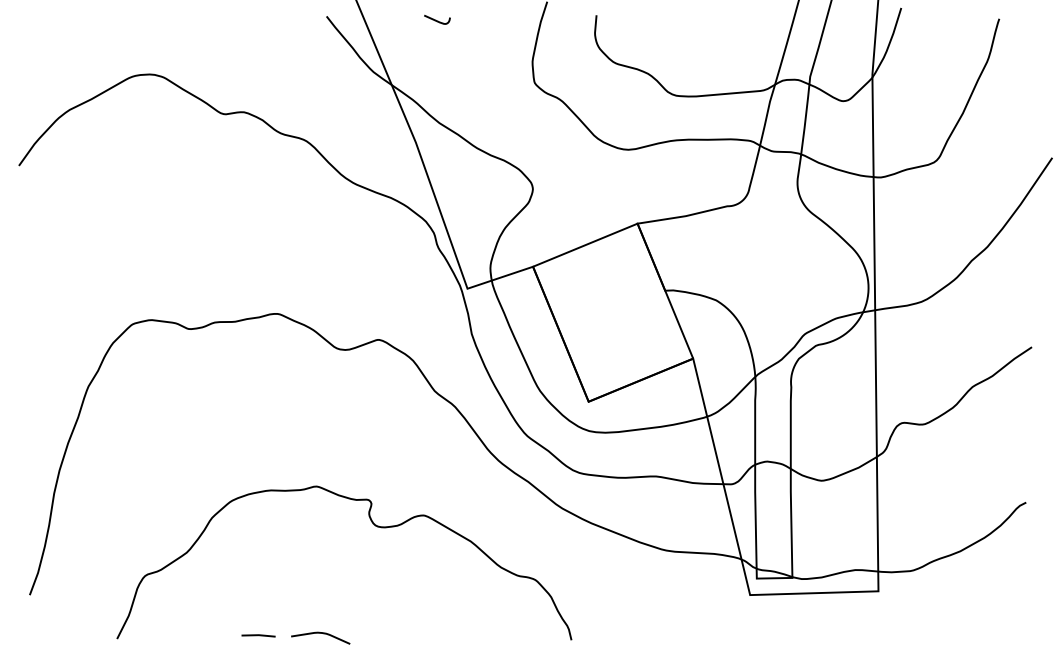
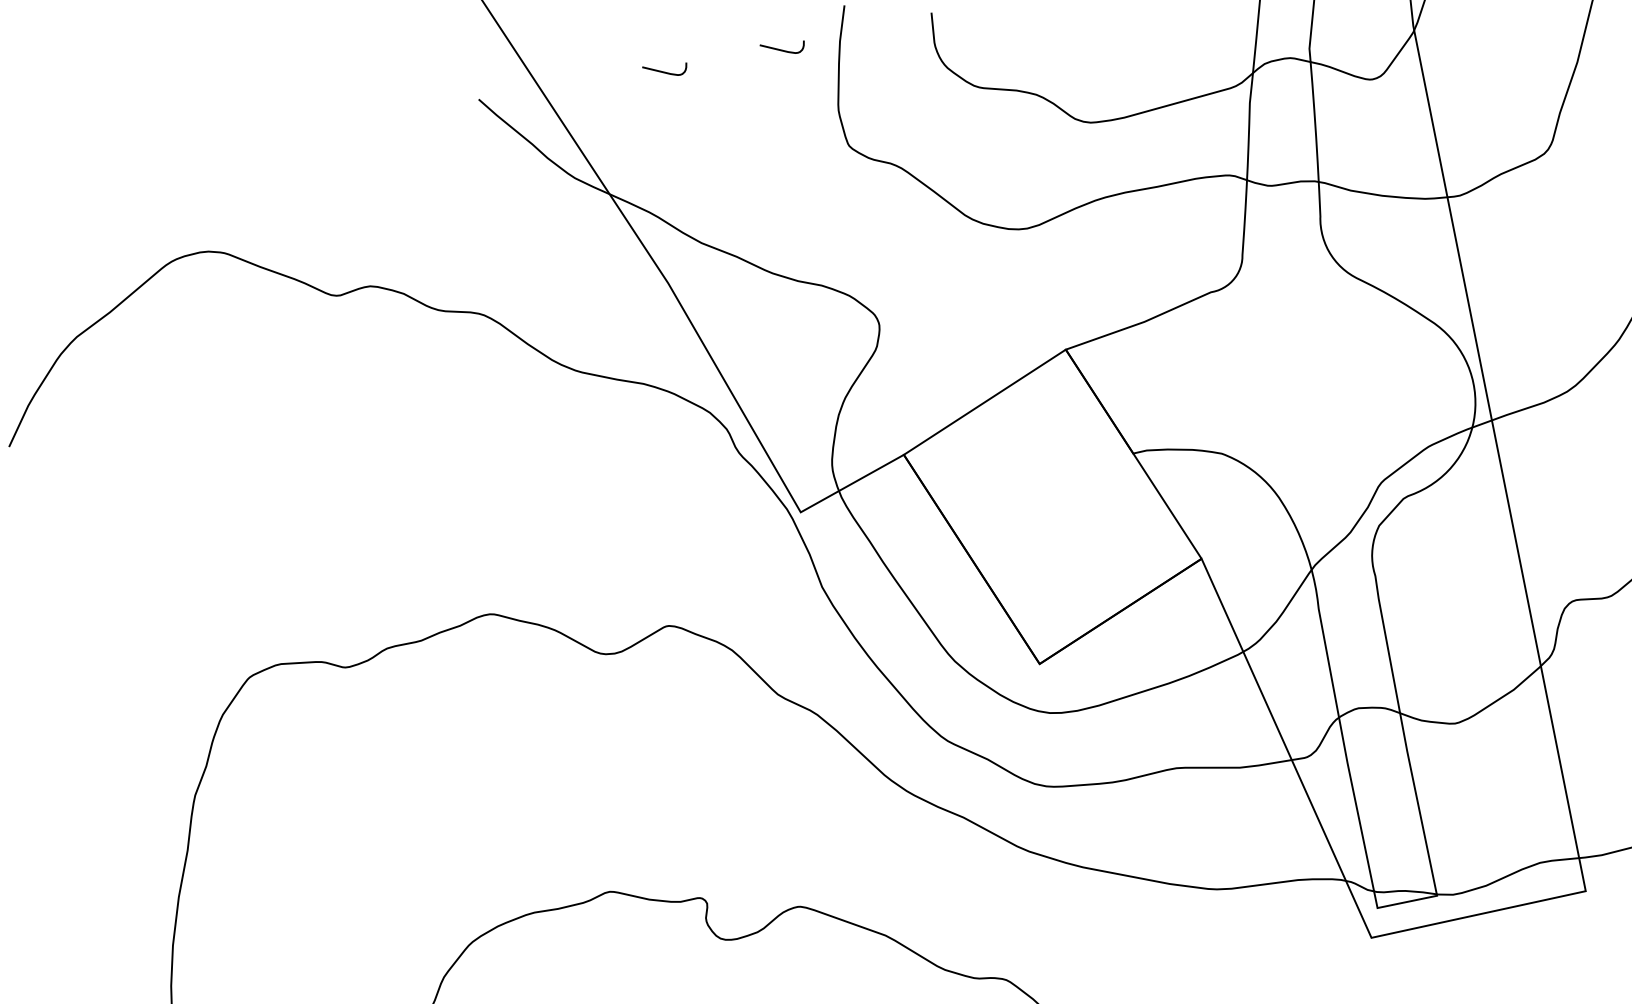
curve: (507, 20) -> (783, 49), added

